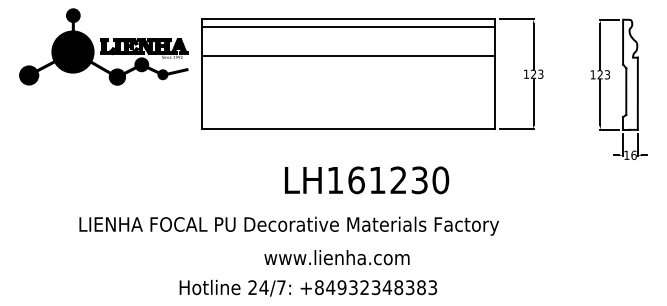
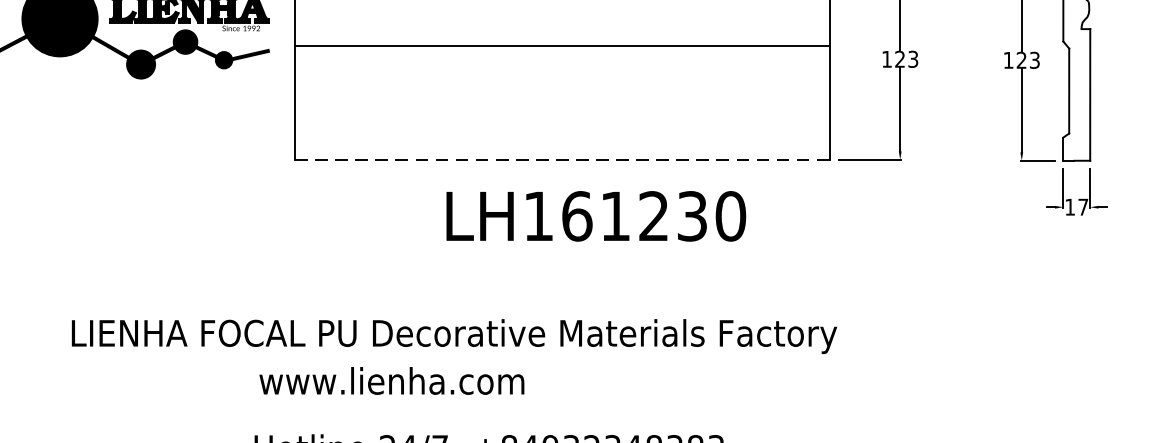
line: (348, 55) -> (562, 45), moved
line: (348, 129) -> (562, 160), solid -> dashed
text: (633, 154) -> (1082, 205), 16 -> 17
text: (367, 180) -> (597, 216), moved
text: (336, 257) -> (391, 380), moved

